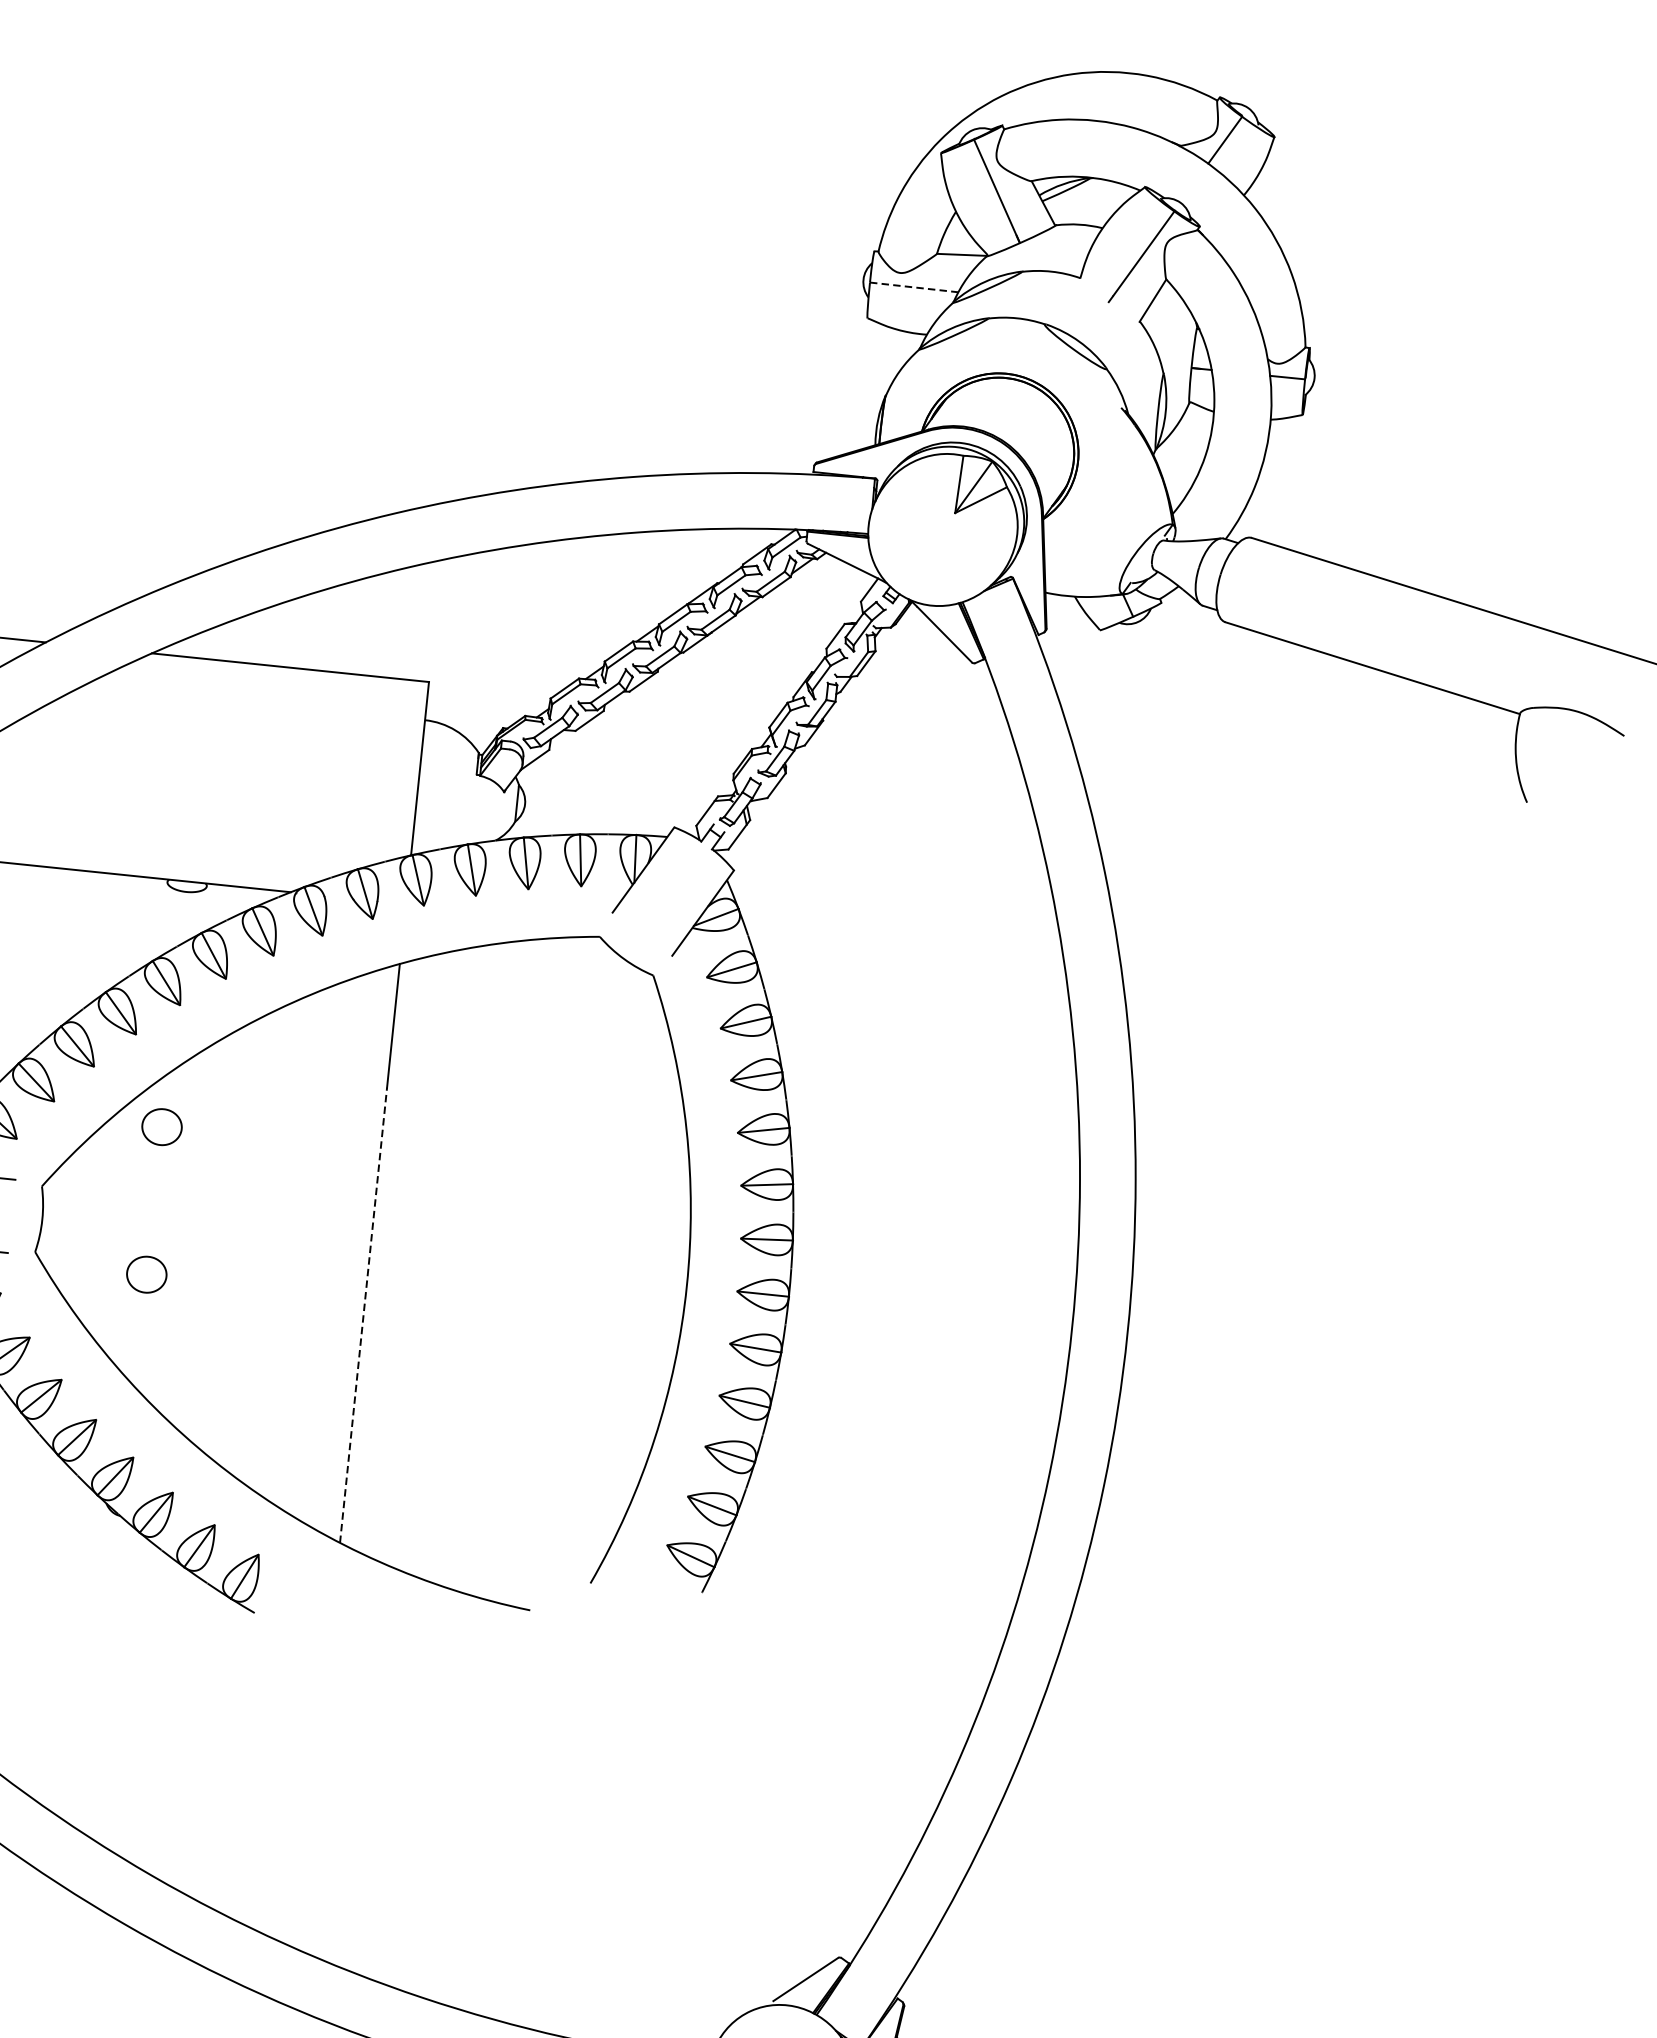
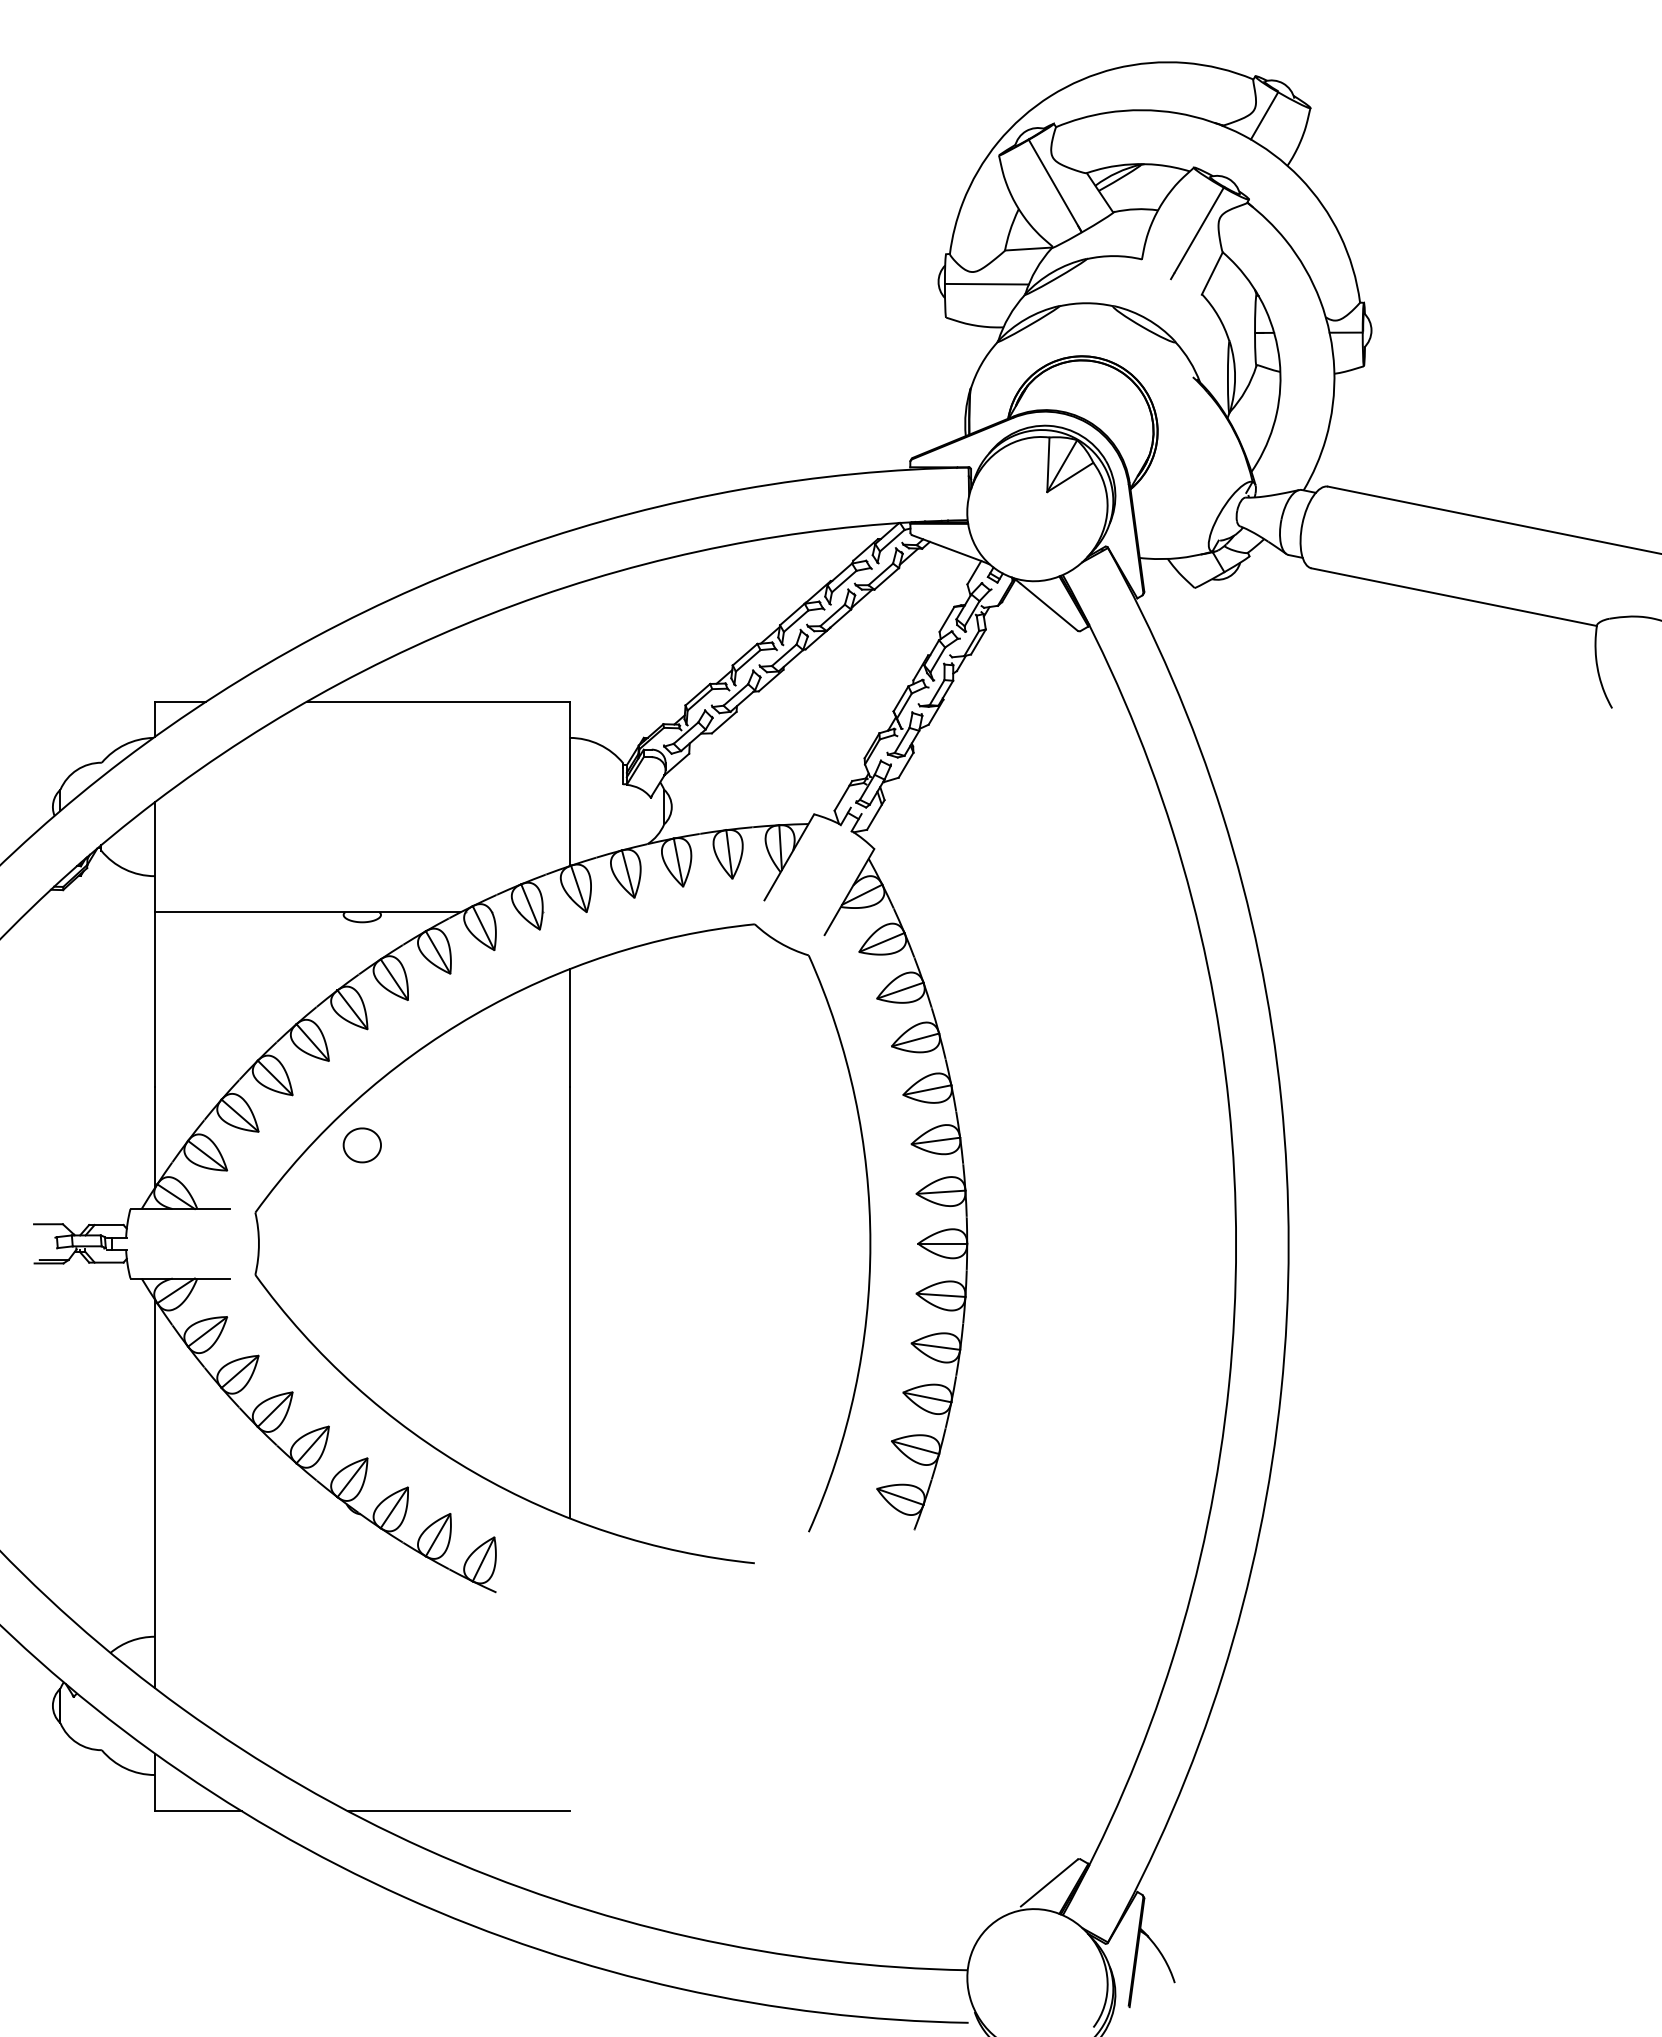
line: (913, 287) -> (986, 284), dashed -> solid
part: (145, 1274) -> (361, 1285), removed
line: (363, 1315) -> (569, 1302), dashed -> solid
line: (190, 1839) -> (458, 1811), added

